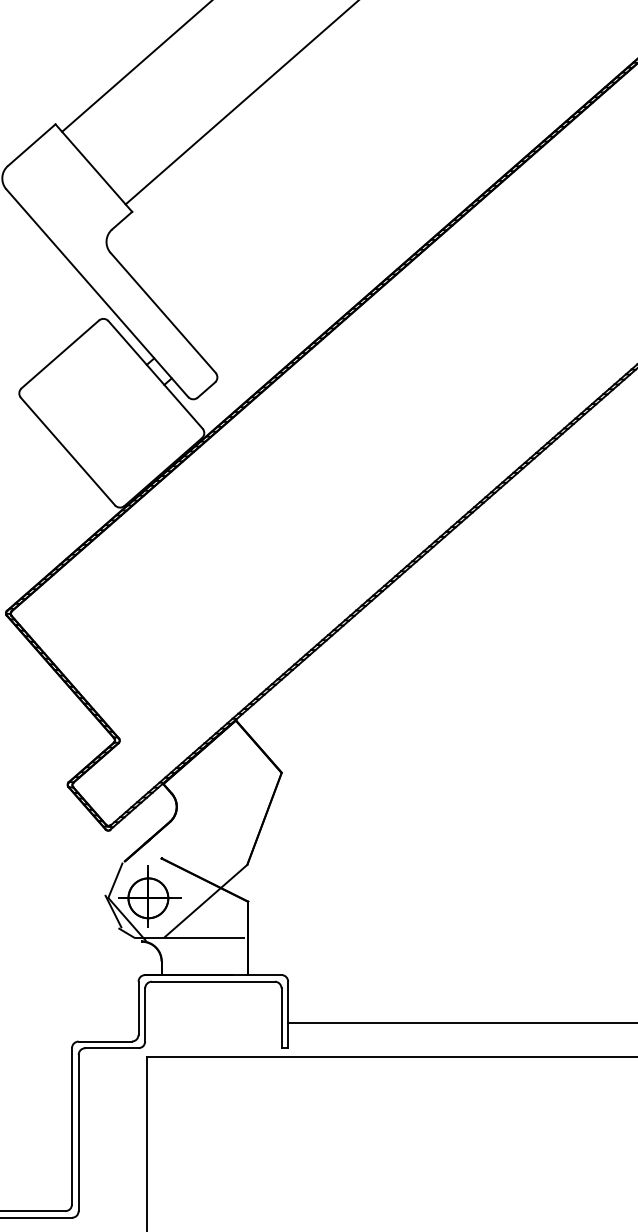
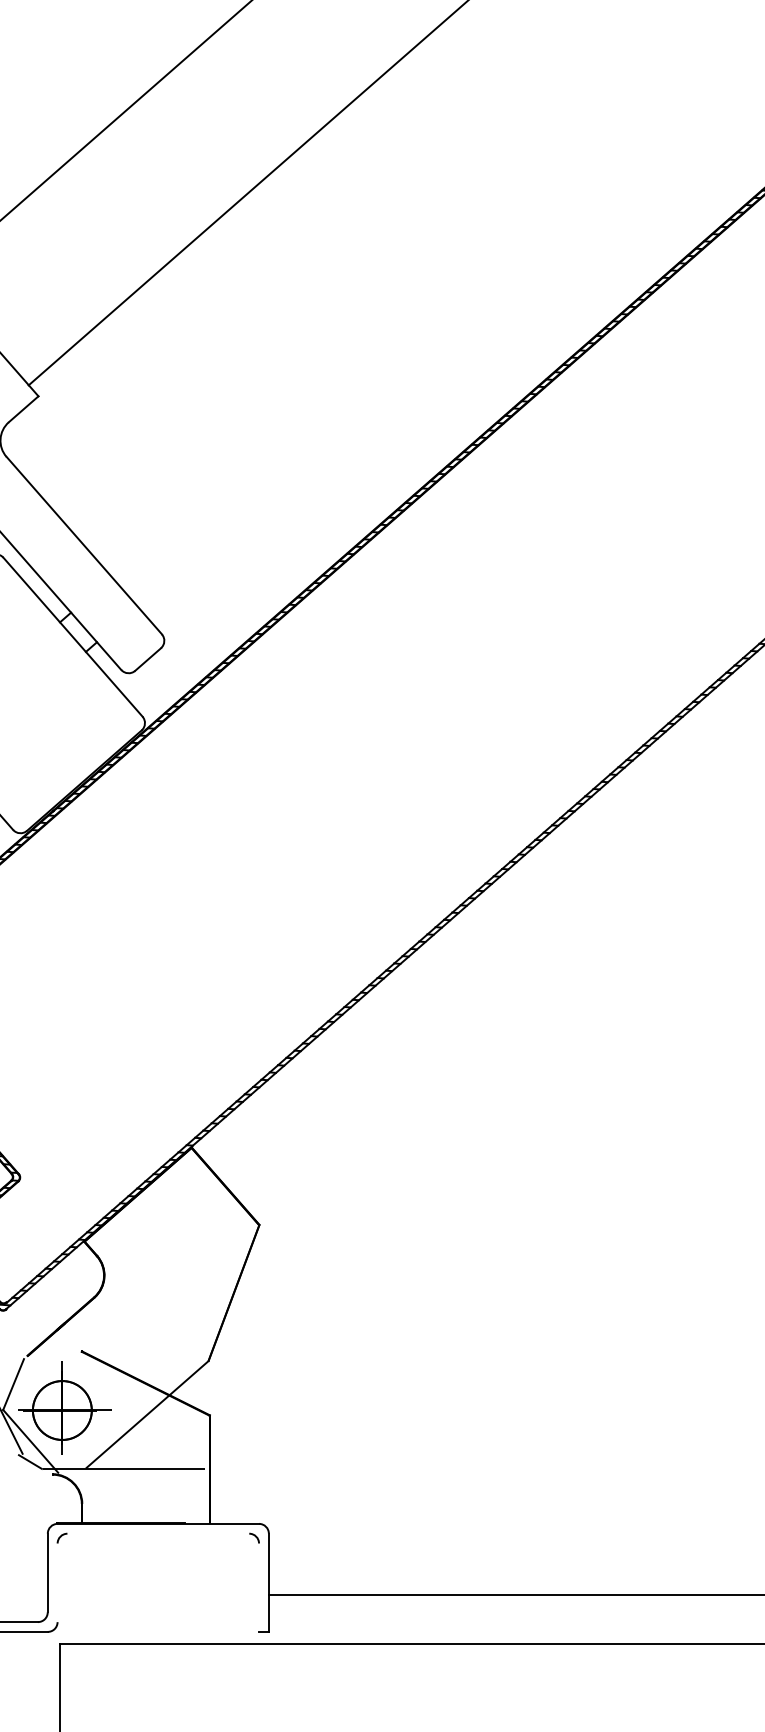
line: (212, 981) -> (157, 1533), removed
line: (145, 1014) -> (58, 1582), removed
line: (281, 1018) -> (259, 1588), removed

